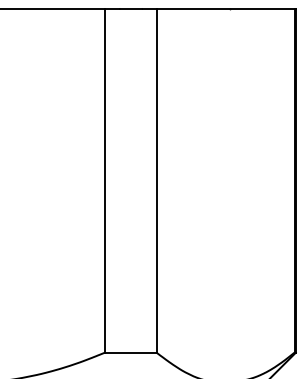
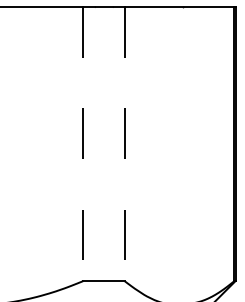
line: (104, 180) -> (83, 143), solid -> dashed
line: (156, 180) -> (124, 143), solid -> dashed

